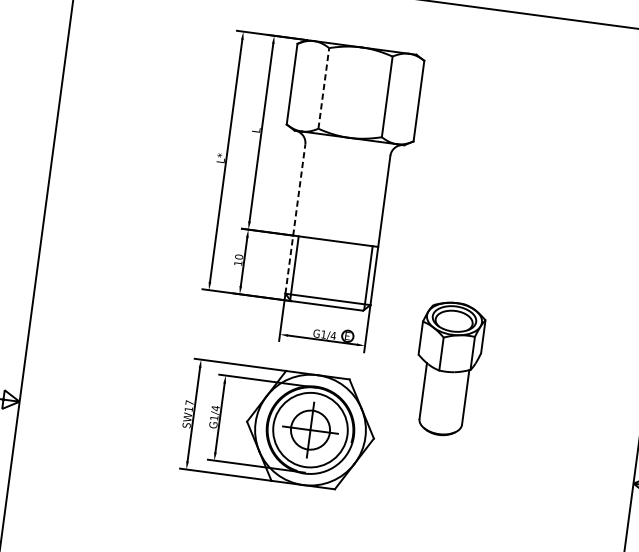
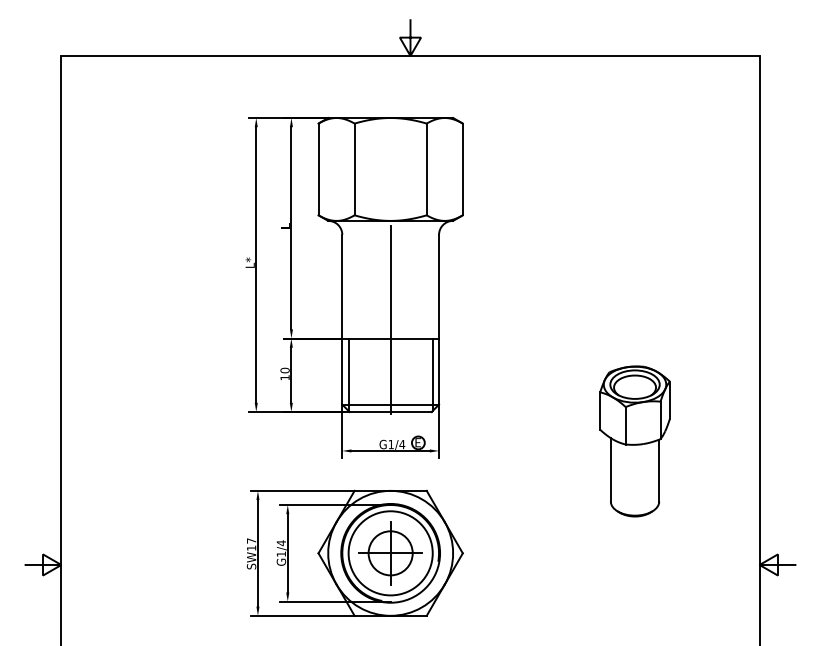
line: (323, 88) -> (354, 169), dashed -> solid
line: (295, 218) -> (342, 319), dashed -> solid
line: (337, 224) -> (390, 319), added
part: (447, 368) -> (634, 441), moved

